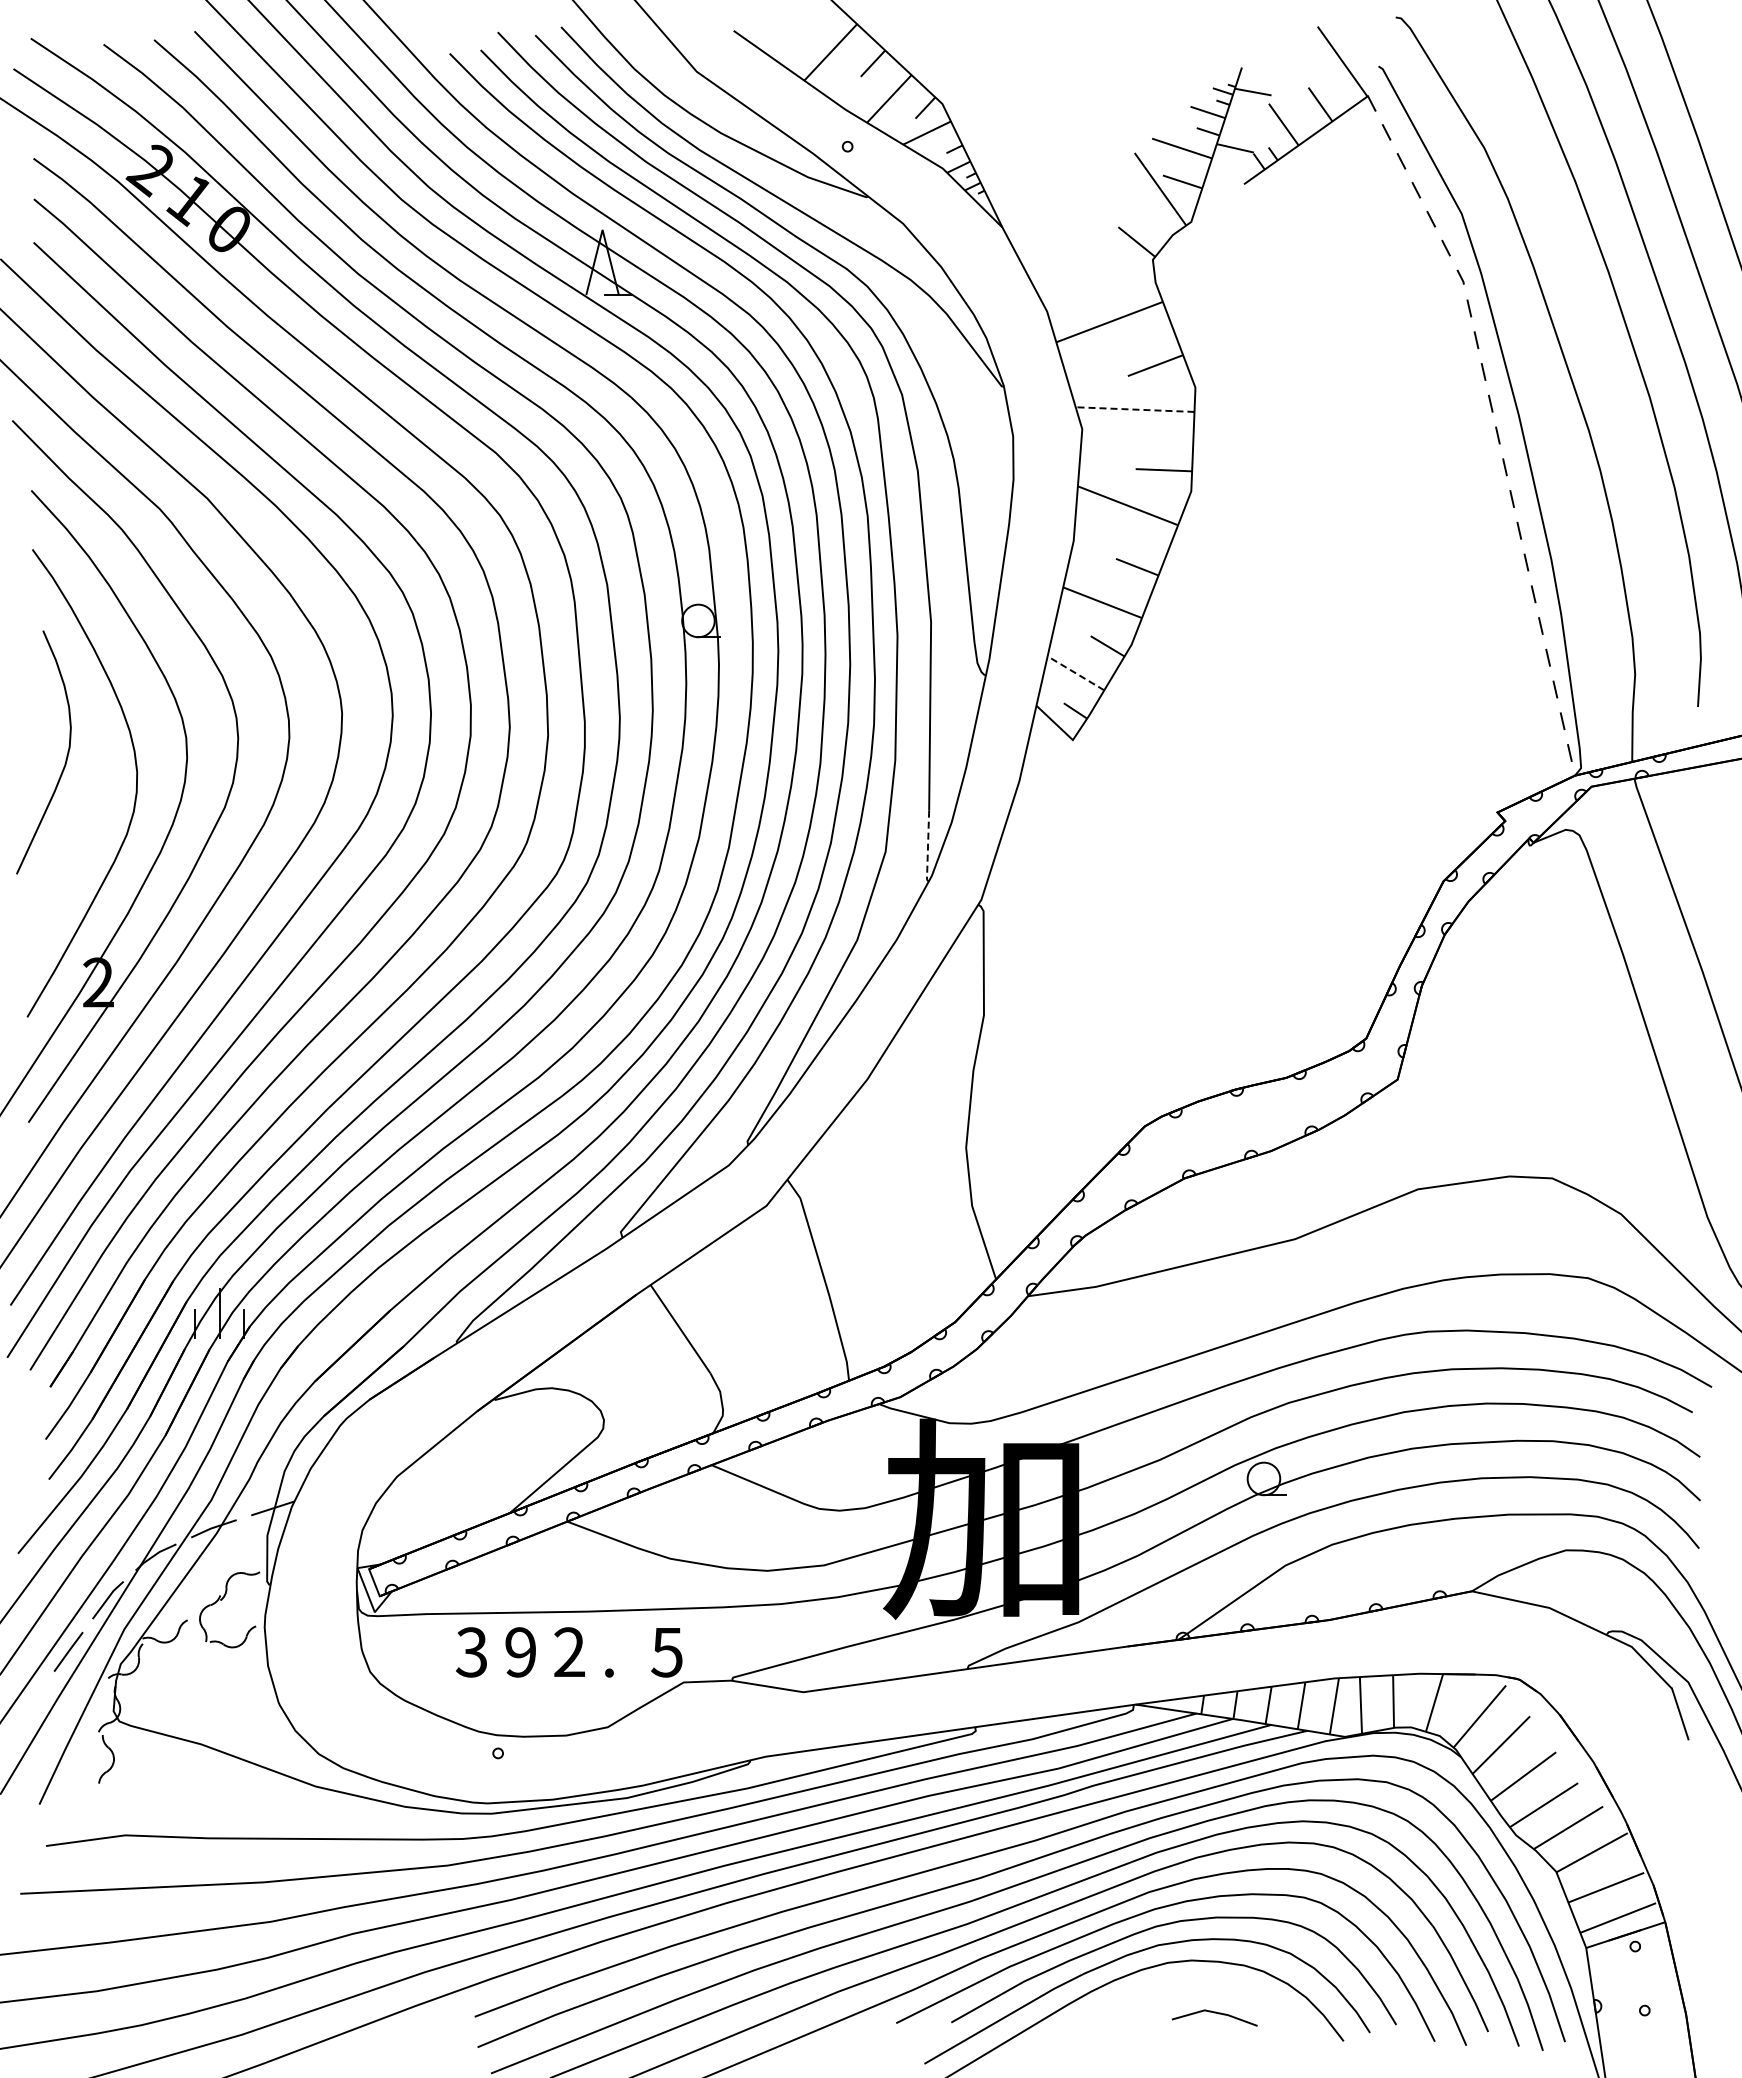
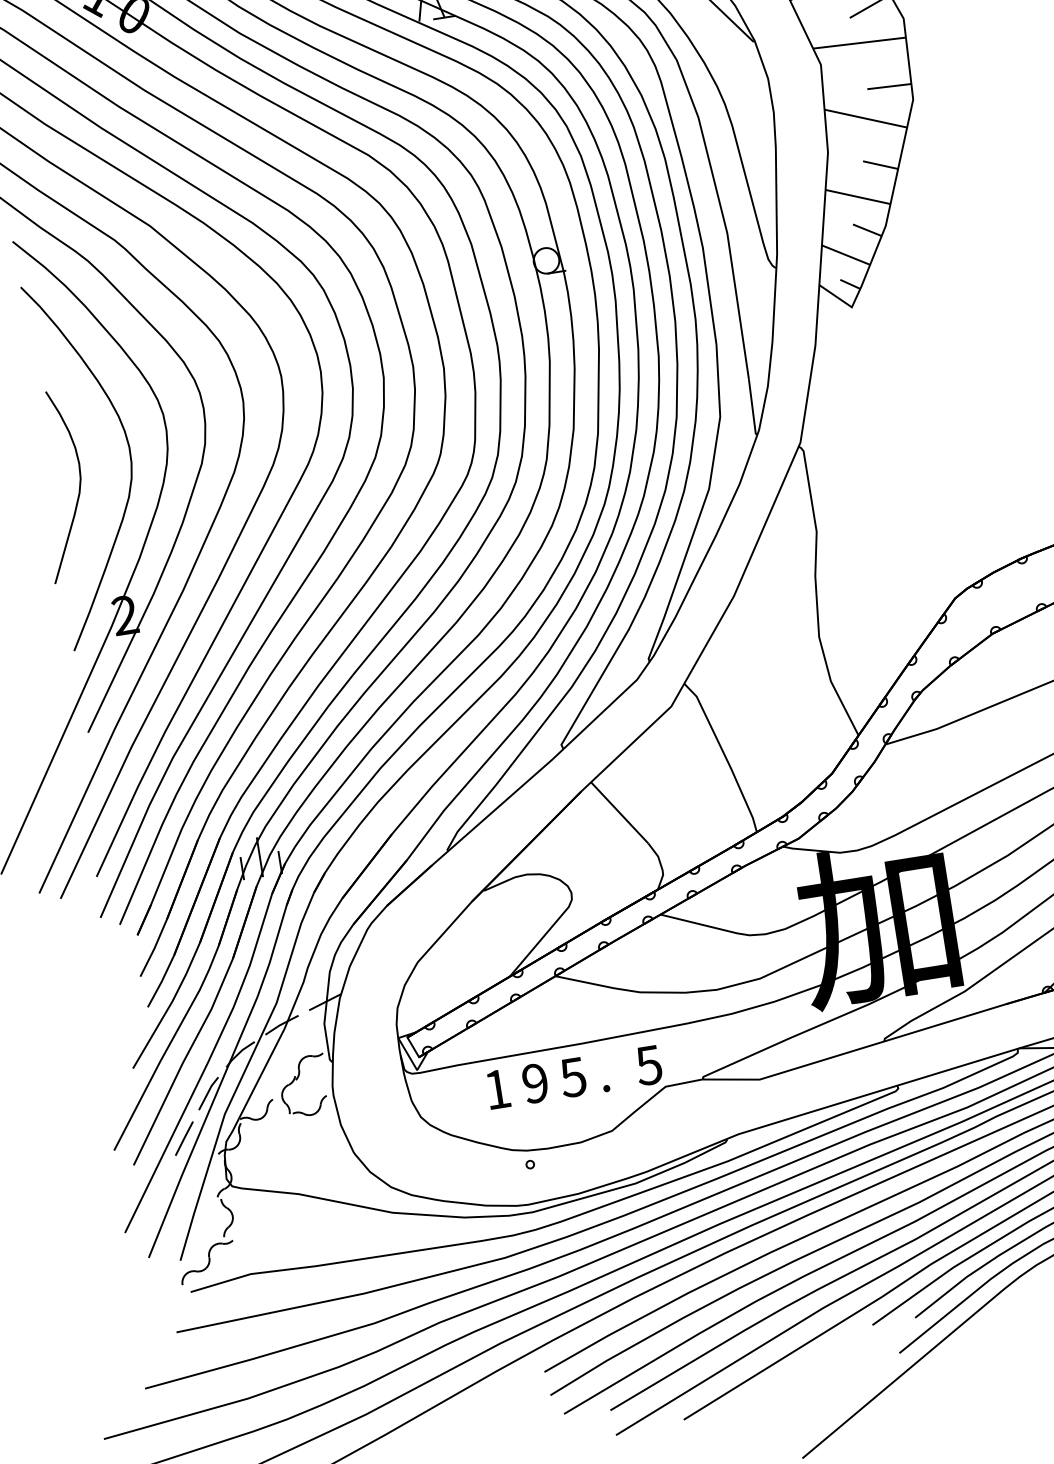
line: (1134, 409) -> (859, 43), dashed -> solid
line: (1075, 673) -> (845, 255), dashed -> solid
curve: (65, 759) -> (78, 488), moved
line: (928, 847) -> (752, 408), dashed -> solid
text: (471, 1652) -> (497, 1089), 3 -> 1
text: (568, 1652) -> (572, 1077), 2 -> 5
part: (72, 1811) -> (206, 1262), added

